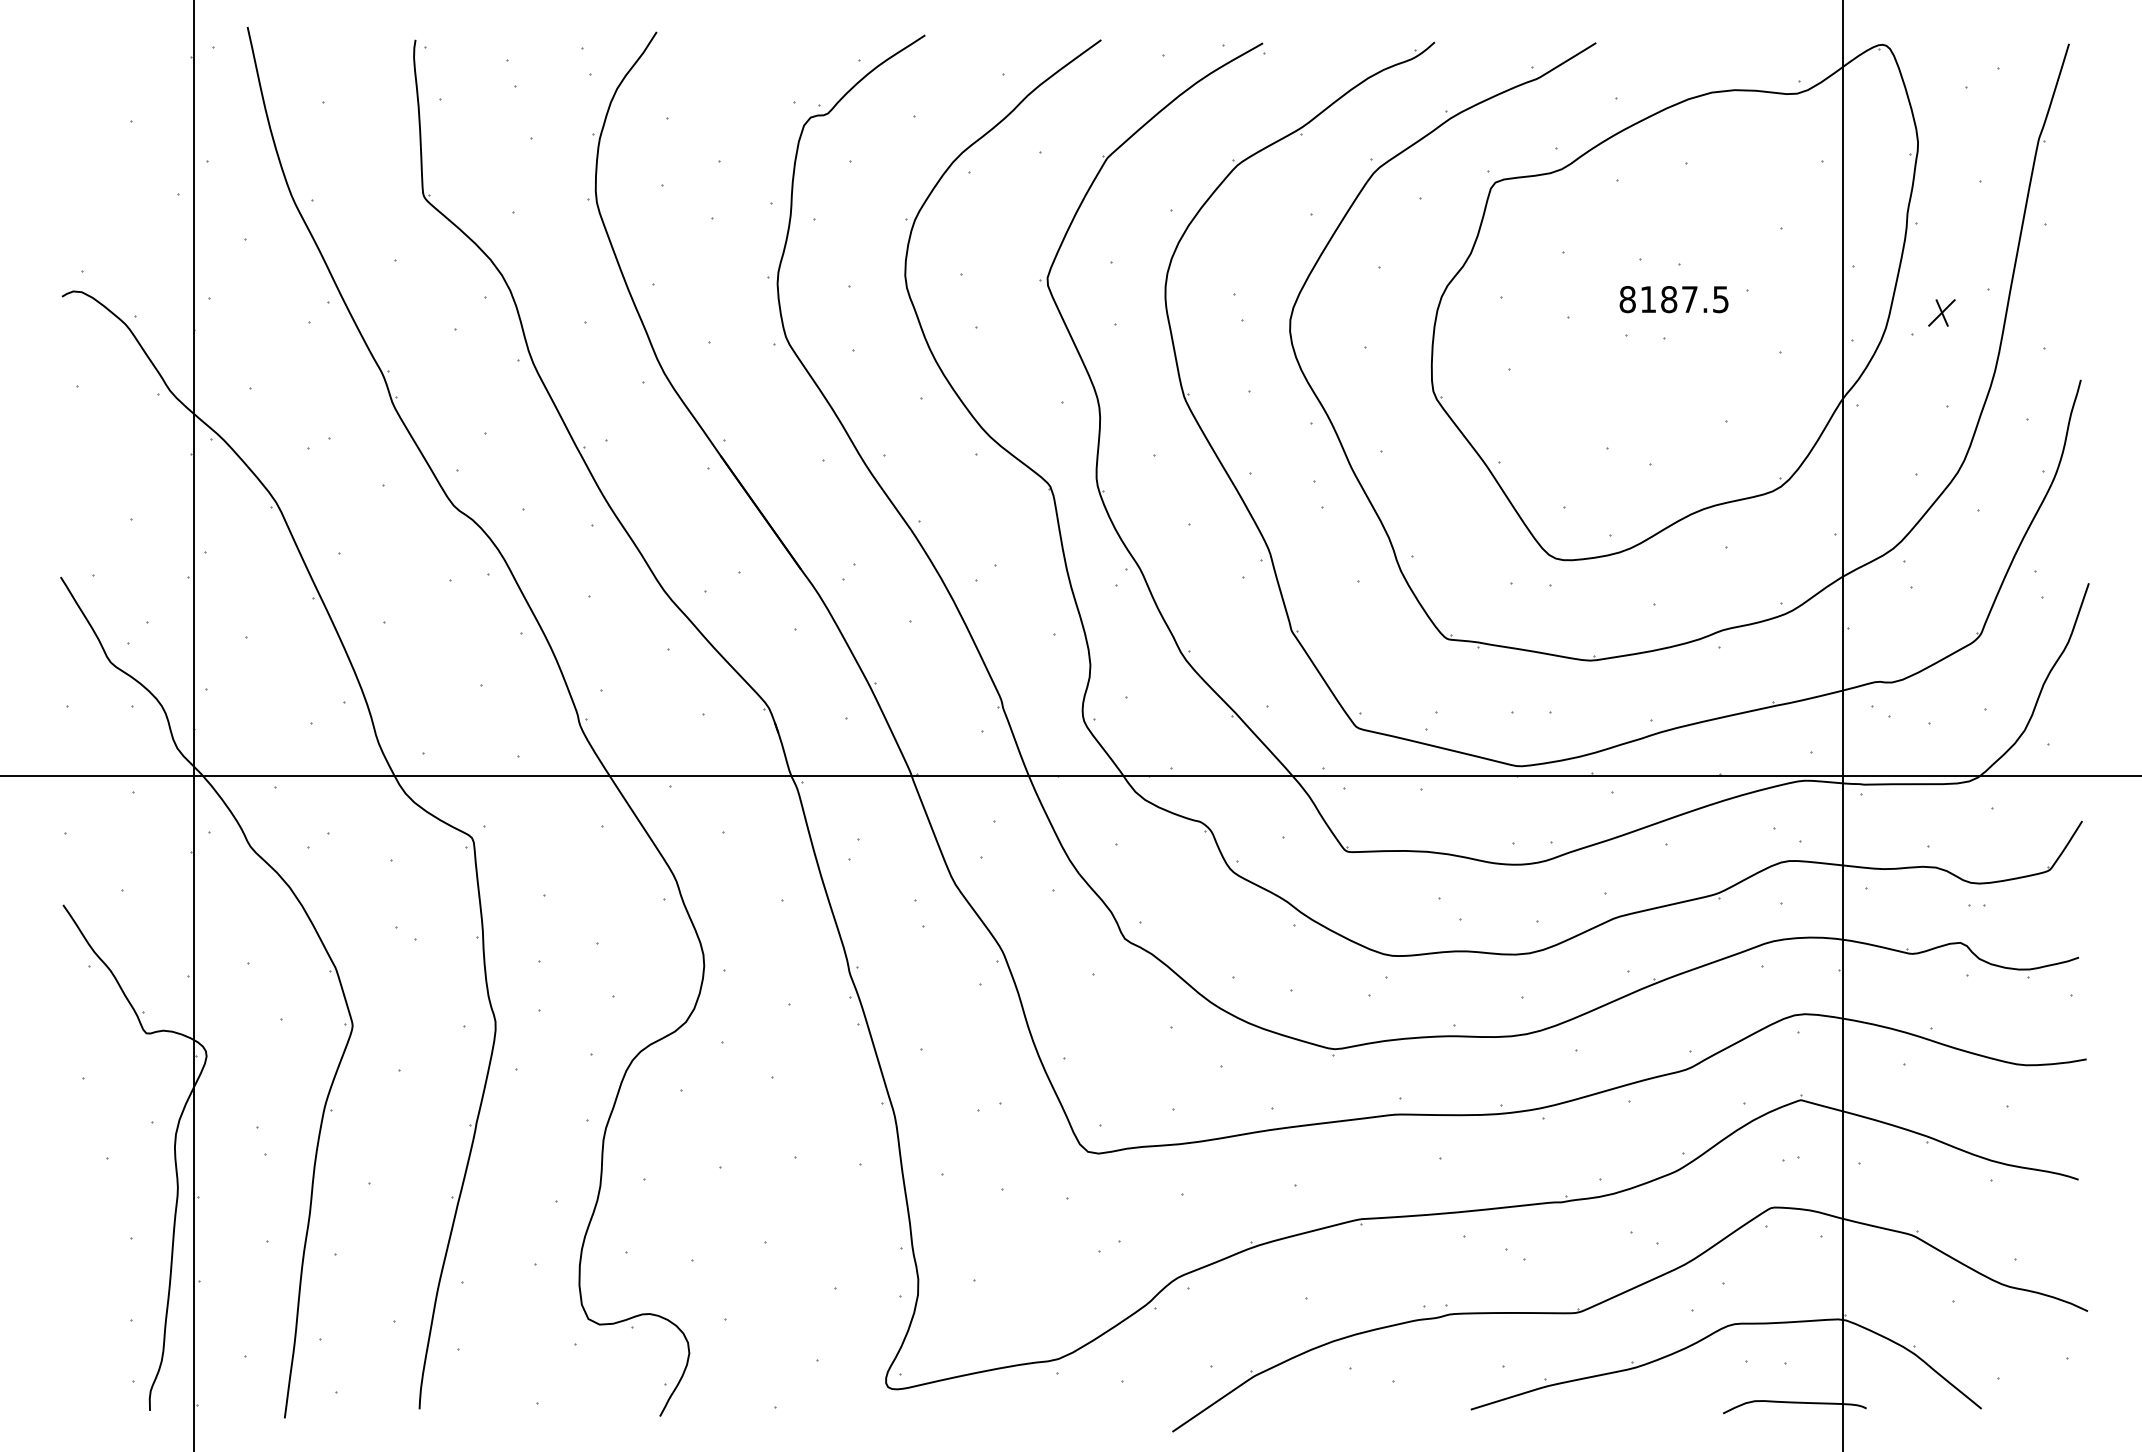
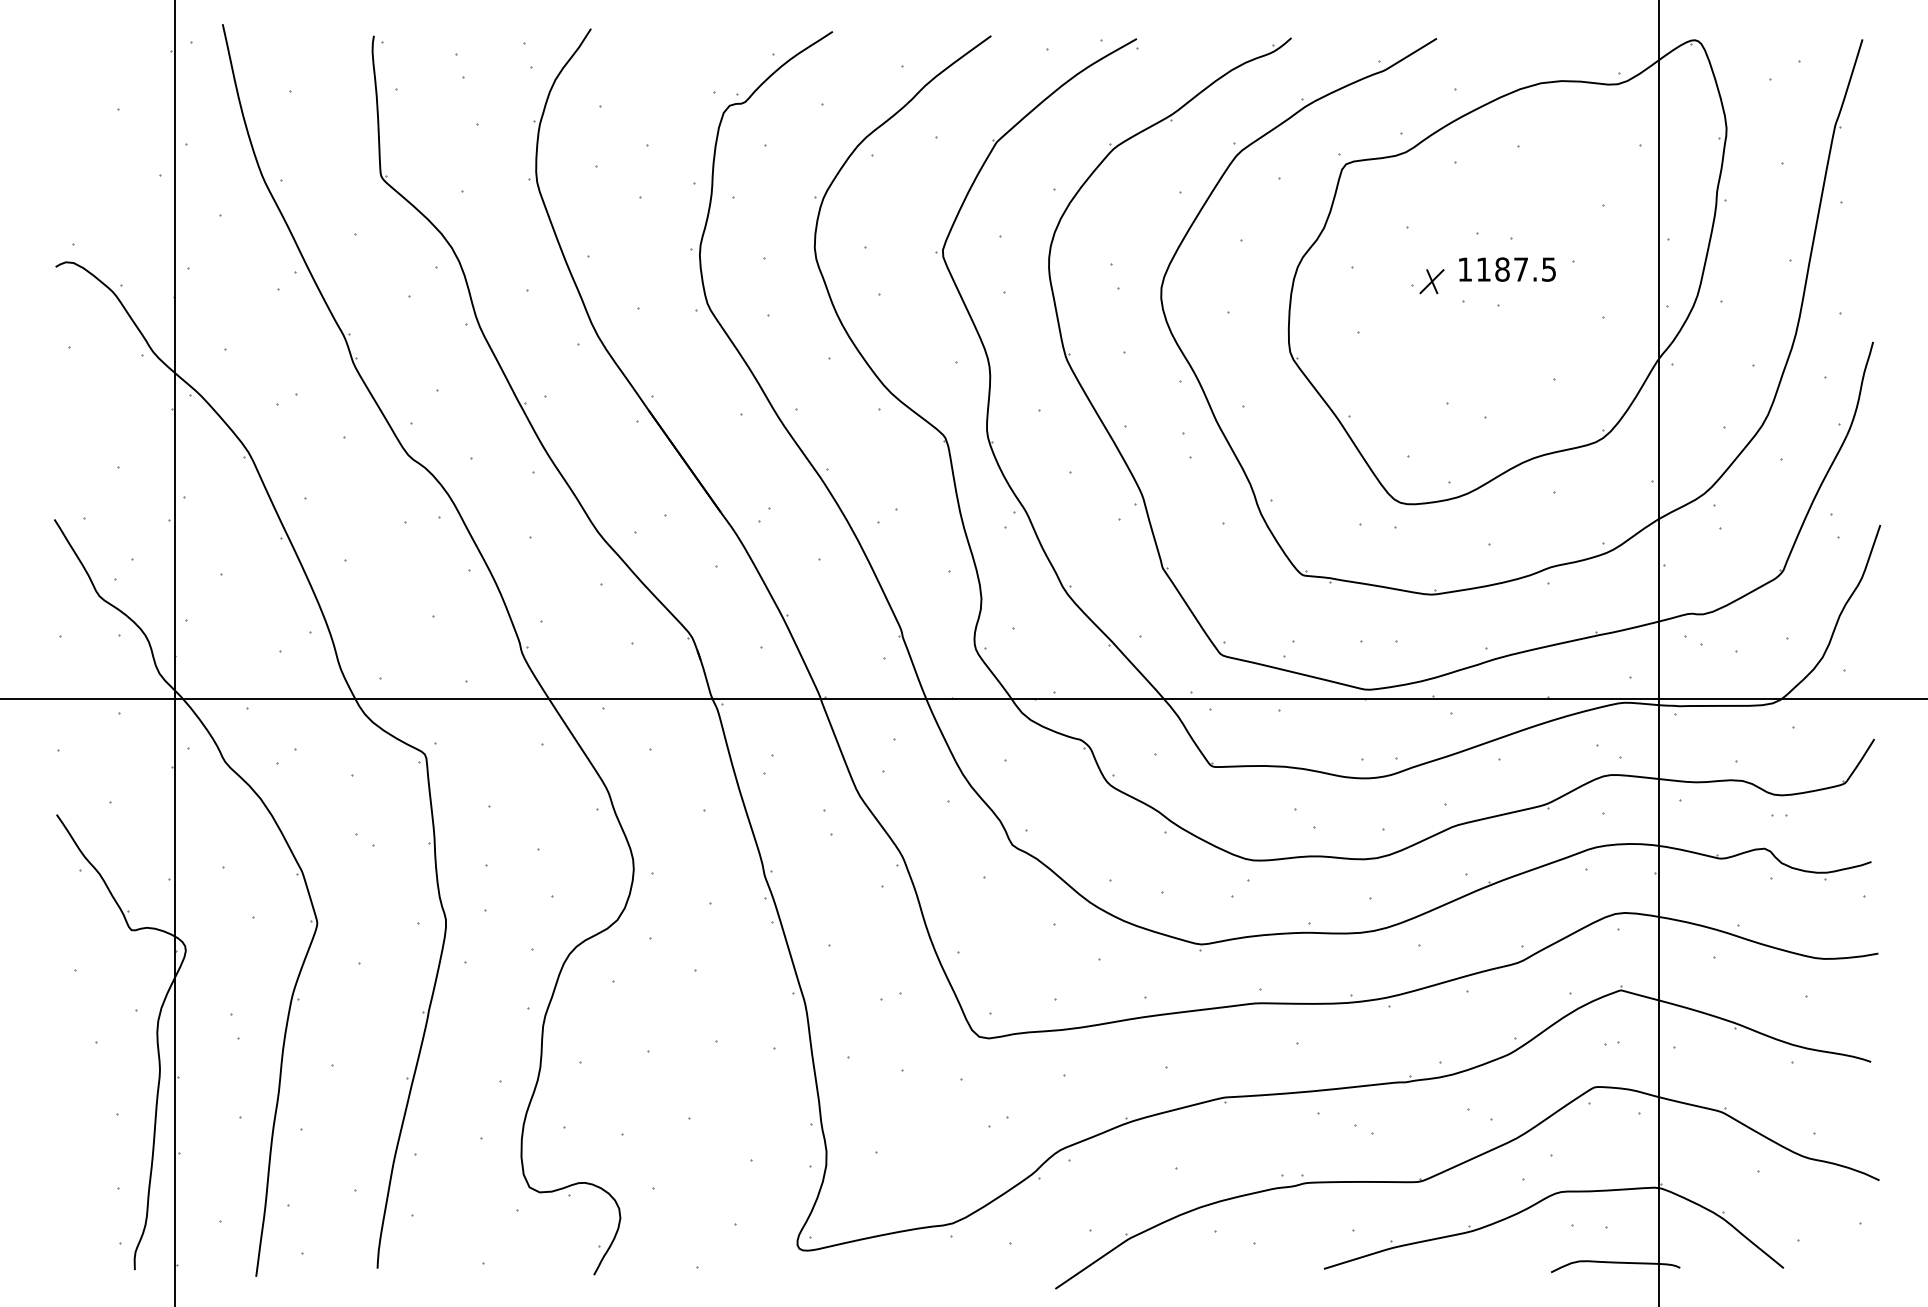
text: (1628, 299) -> (1465, 269), 8187.5 -> 1187.5
part: (1941, 312) -> (1431, 281), moved

